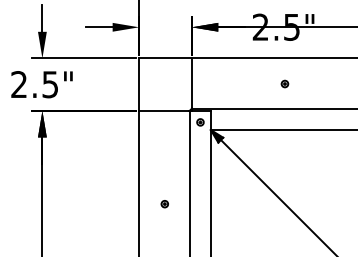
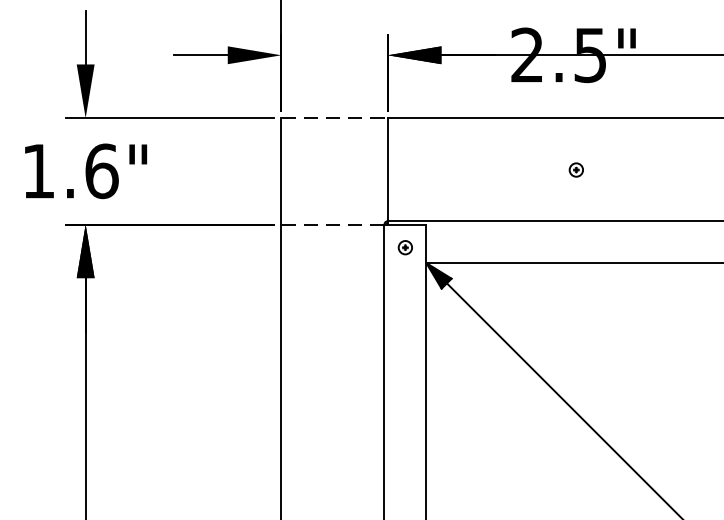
line: (165, 58) -> (334, 118), solid -> dashed
text: (34, 84) -> (69, 170), 2.5" -> 1.6"
line: (164, 110) -> (332, 223), solid -> dashed
part: (164, 204) -> (332, 413), removed

